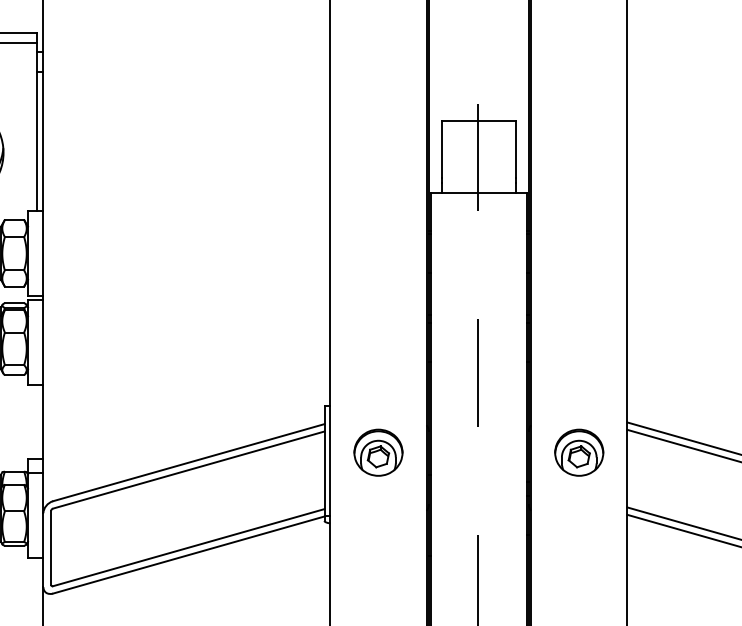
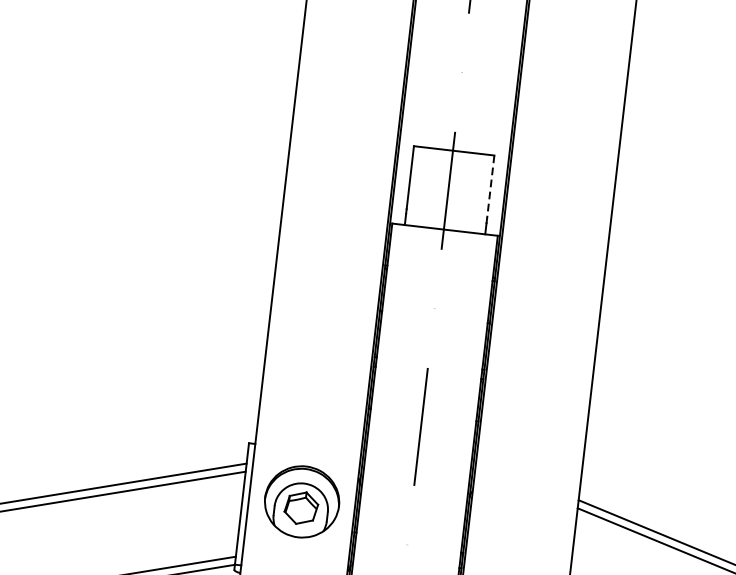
line: (515, 149) -> (490, 186), solid -> dashed
part: (378, 452) -> (302, 501), size x1.4
part: (579, 452) -> (522, 527), removed

